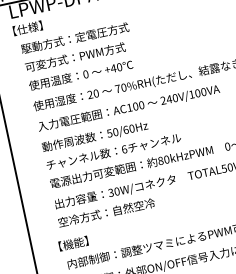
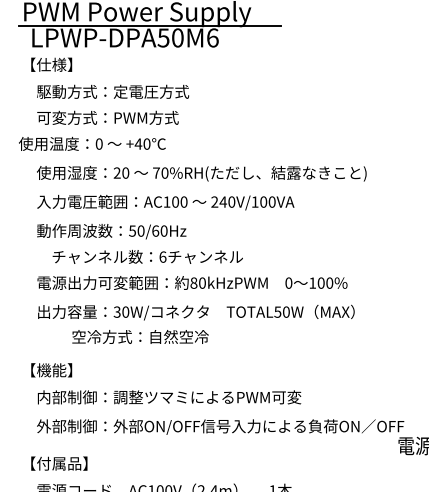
text: (81, 74) -> (92, 143), moved
text: (113, 151) -> (147, 256), moved
text: (106, 212) -> (140, 336), moved

